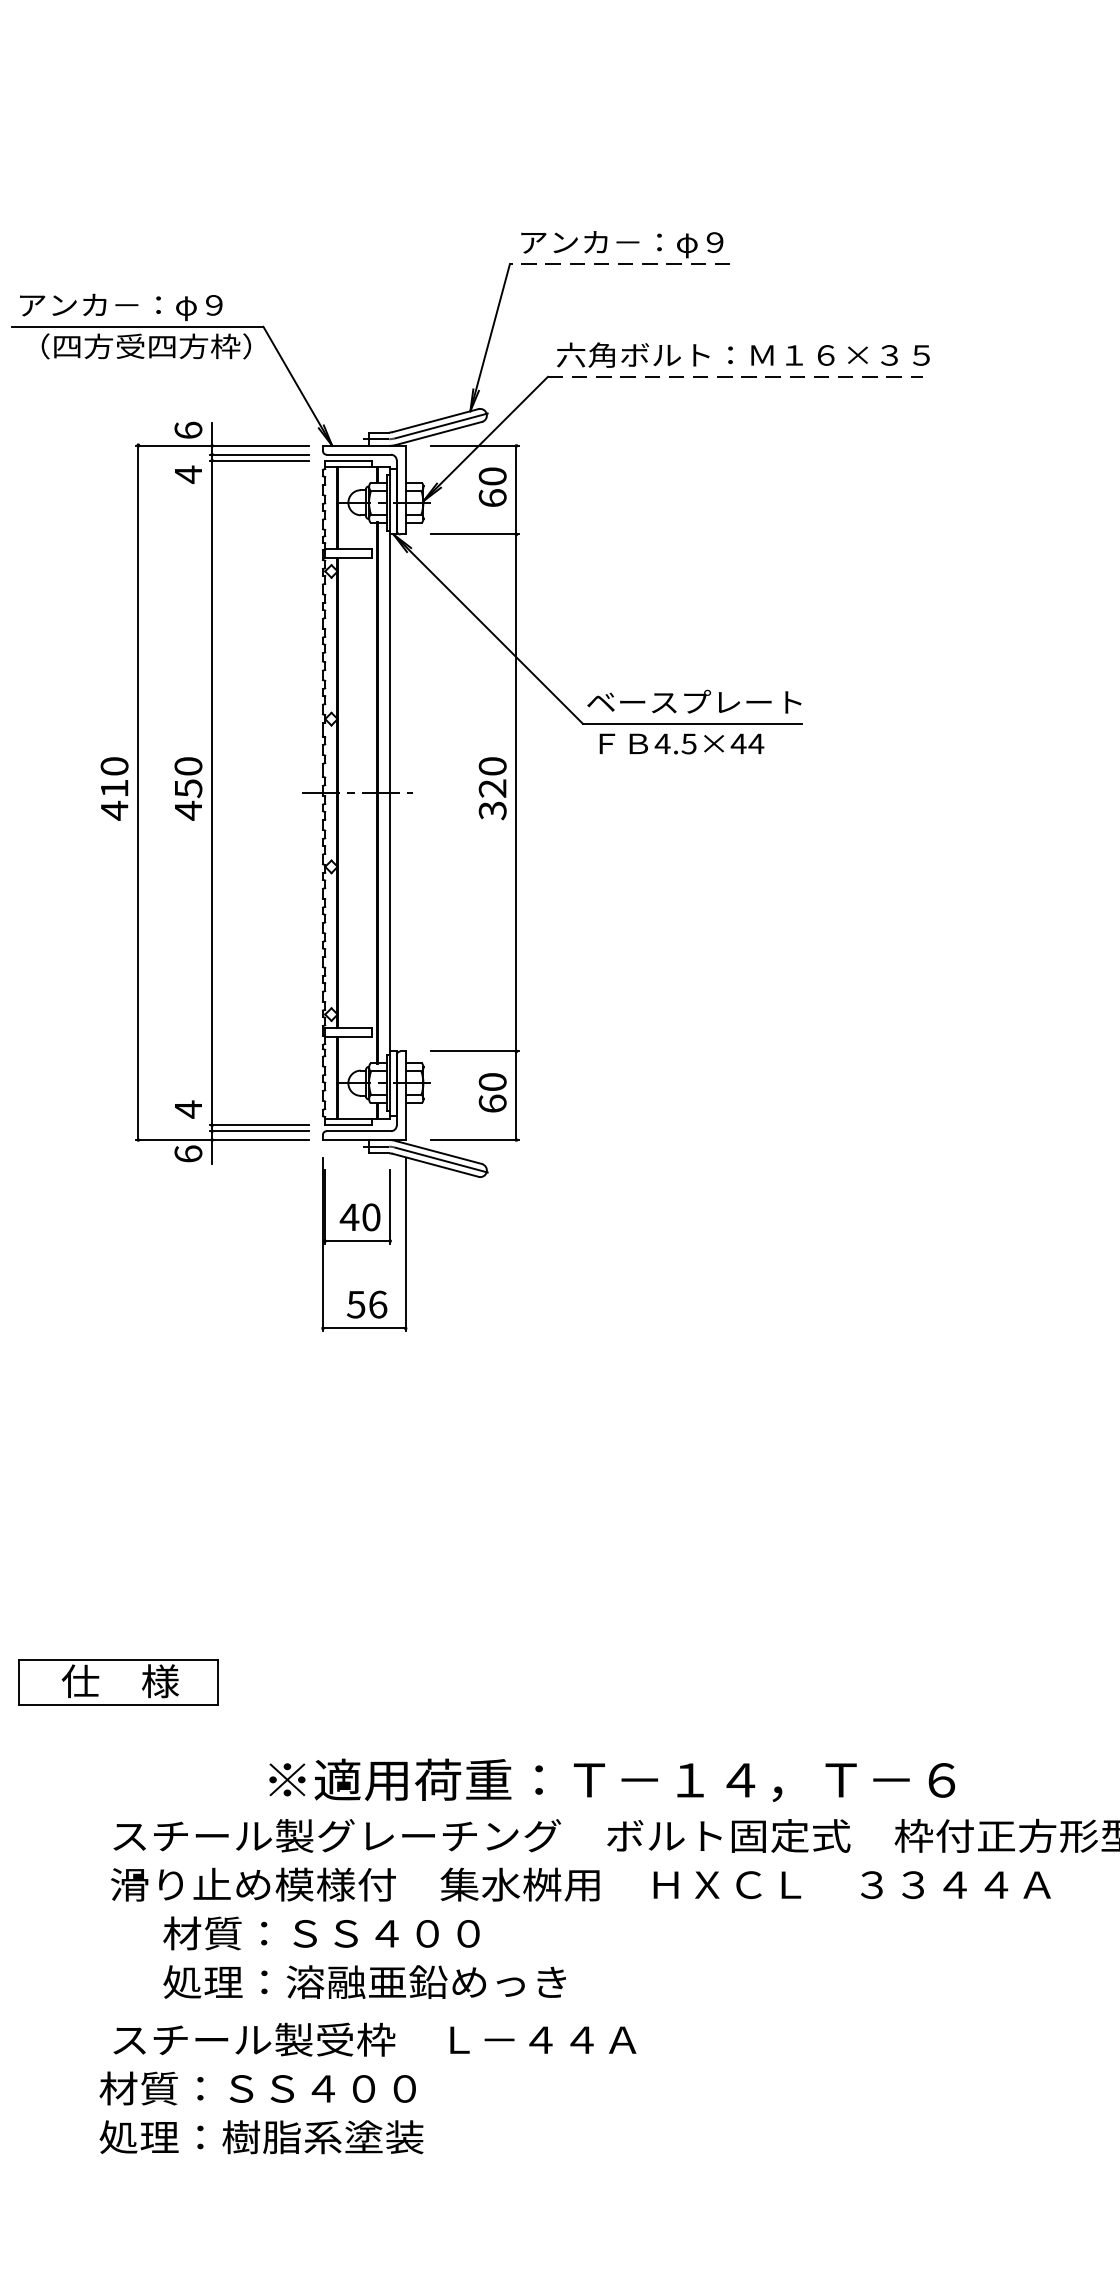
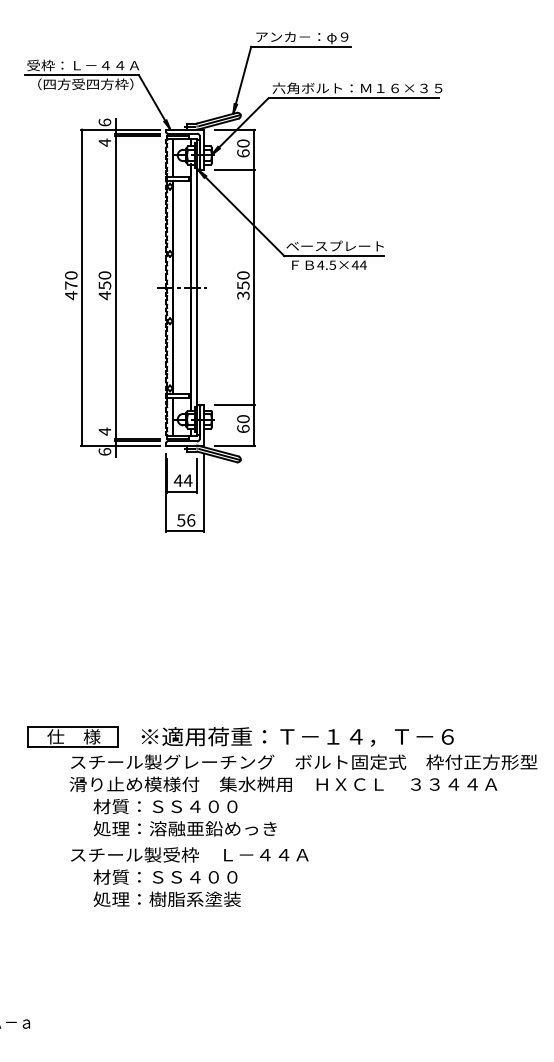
line: (618, 263) -> (300, 46), dashed -> solid
text: (141, 304) -> (83, 65), アンカ－：φ９ -> 受枠：Ｌ－４４Ａ
line: (736, 377) -> (354, 98), dashed -> solid
text: (114, 788) -> (71, 285), 410 -> 470
text: (492, 788) -> (243, 285), 320 -> 350
text: (369, 1216) -> (187, 480), 40 -> 44
part: (117, 1680) -> (72, 736), moved
text: (260, 2111) -> (166, 887), moved

